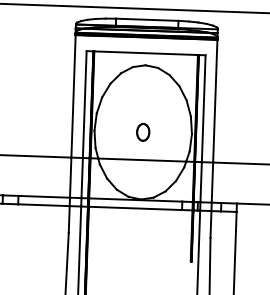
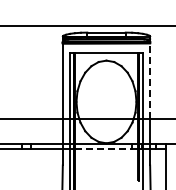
line: (215, 101) -> (150, 81), solid -> dashed
part: (143, 131) -> (106, 101), removed
line: (135, 207) -> (103, 148), solid -> dashed

